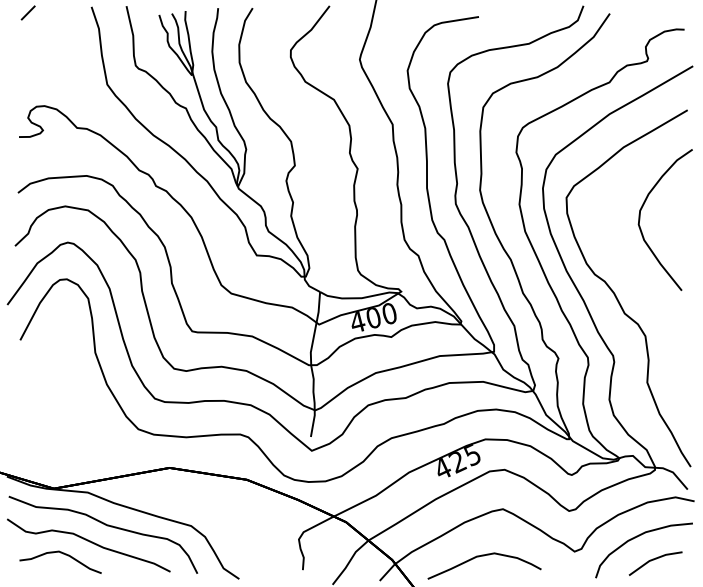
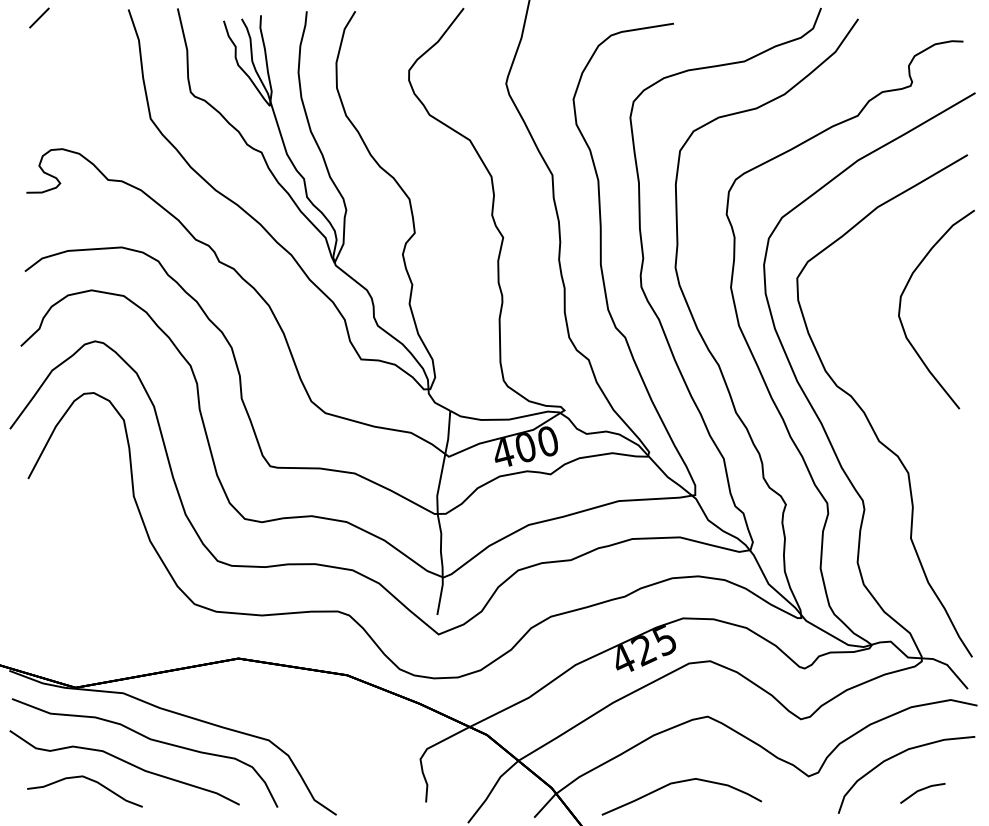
part: (655, 563) -> (922, 793), size x0.6

